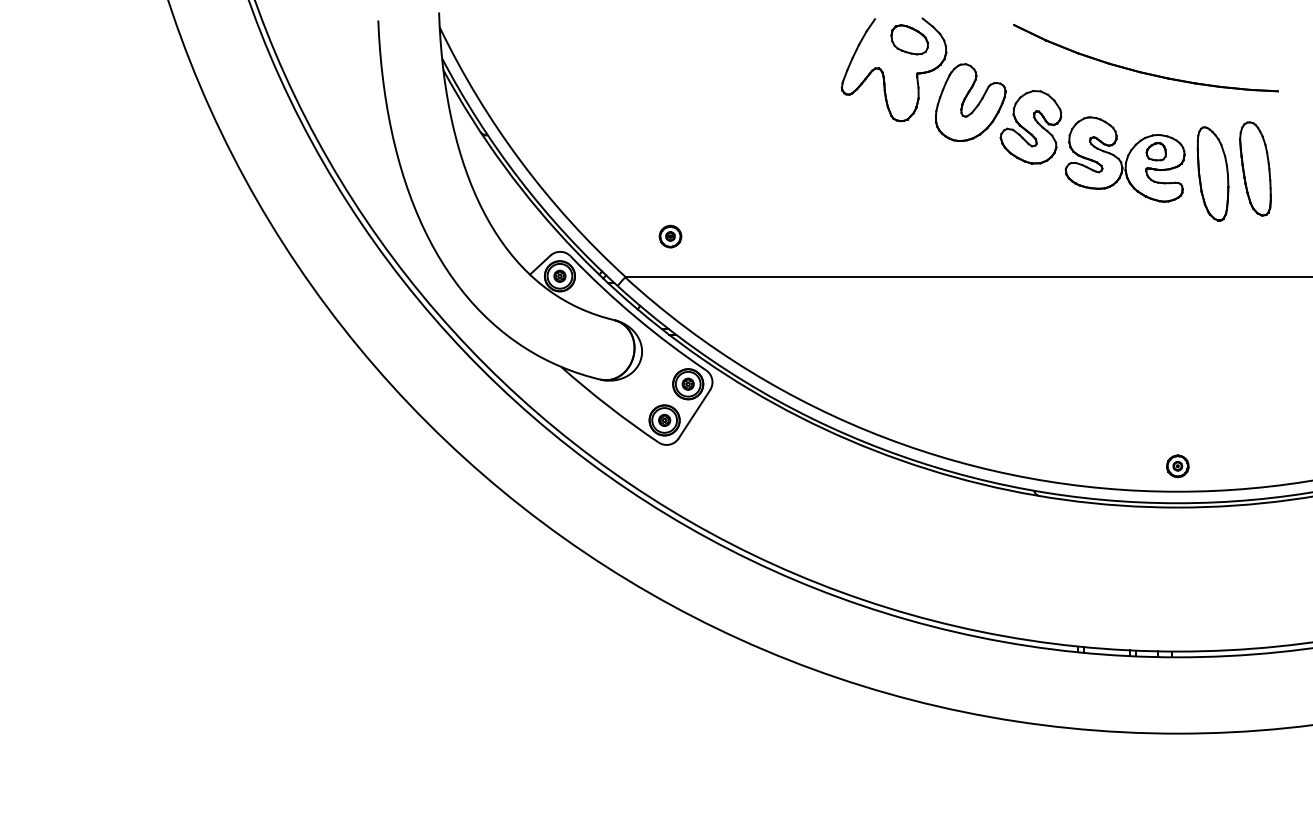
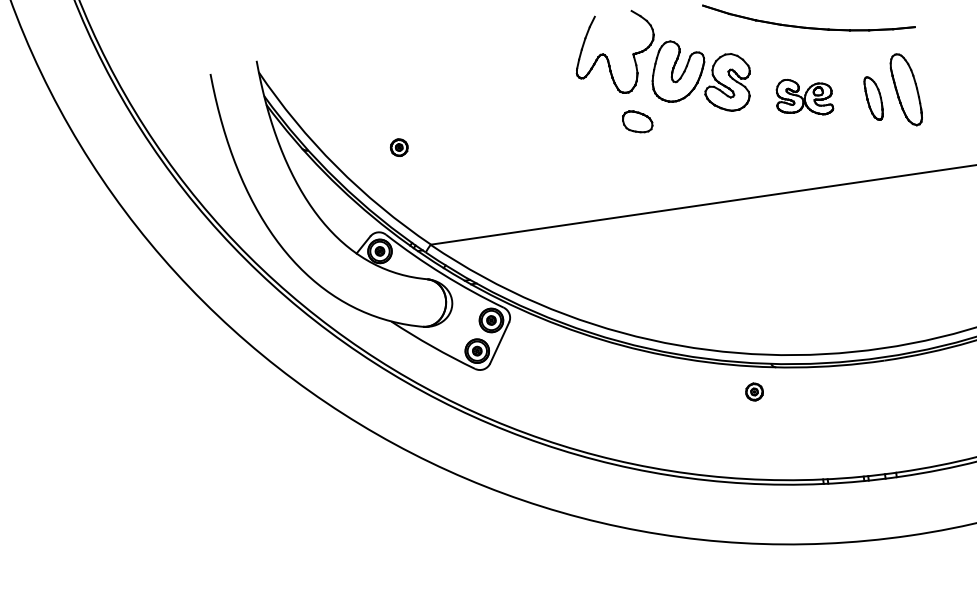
part: (909, 39) -> (637, 121), moved
part: (1124, 159) -> (803, 97), size x0.6
part: (1212, 173) -> (873, 98), size x0.6
part: (670, 236) -> (399, 147), moved
part: (1177, 466) -> (754, 392), moved

